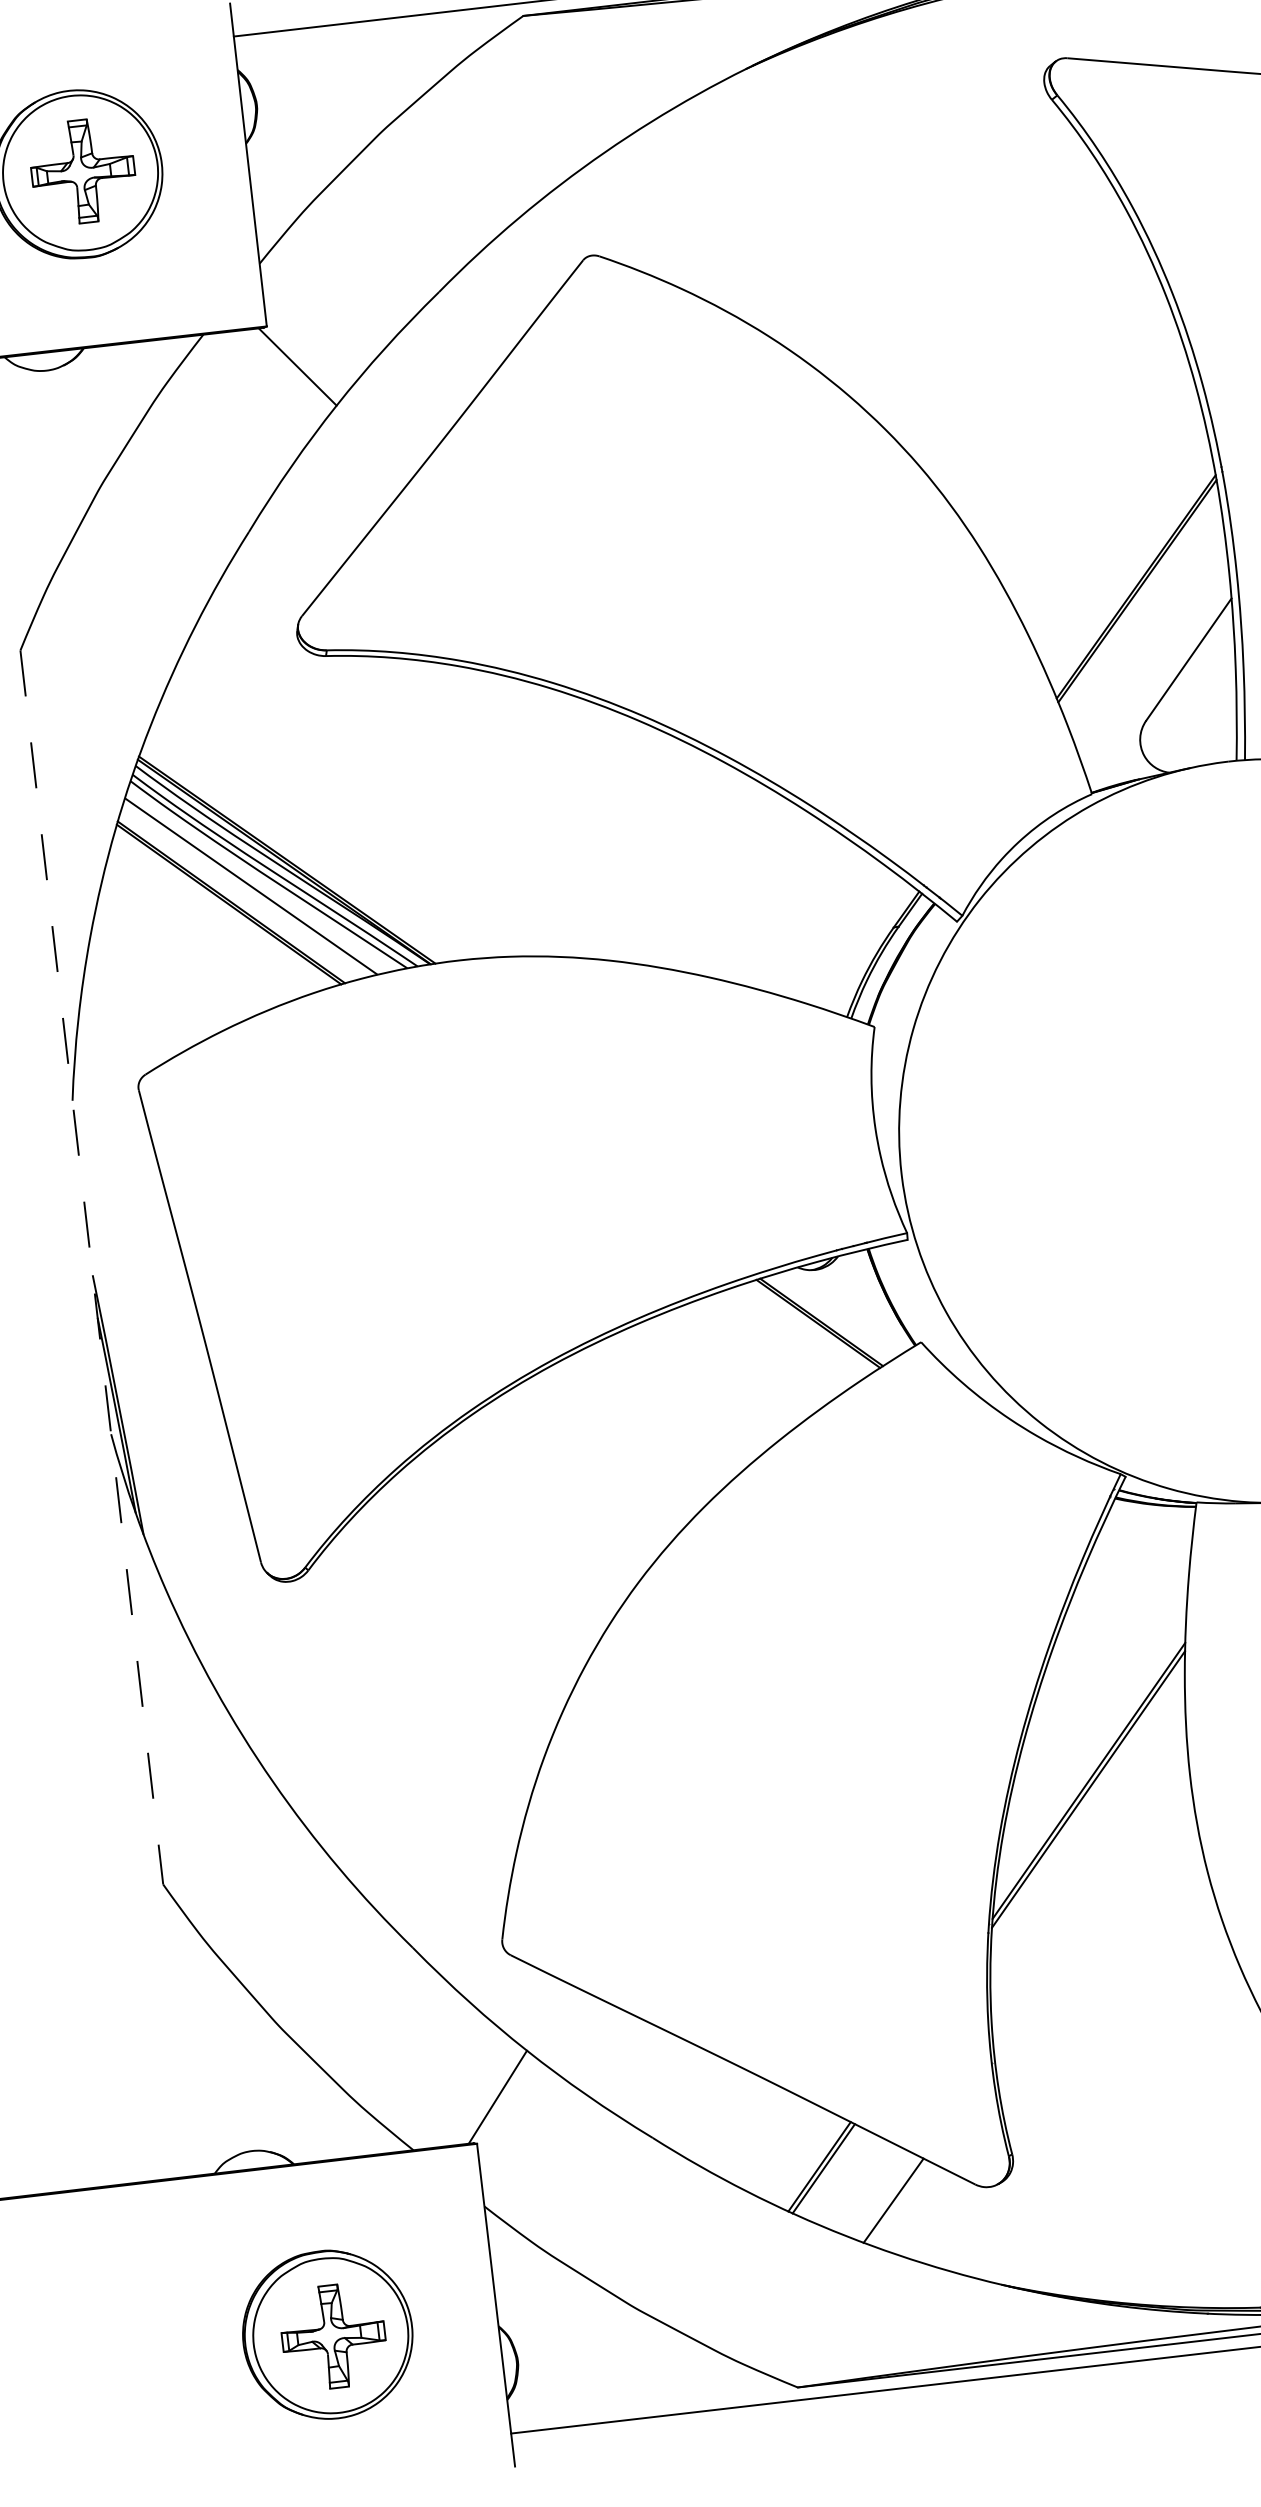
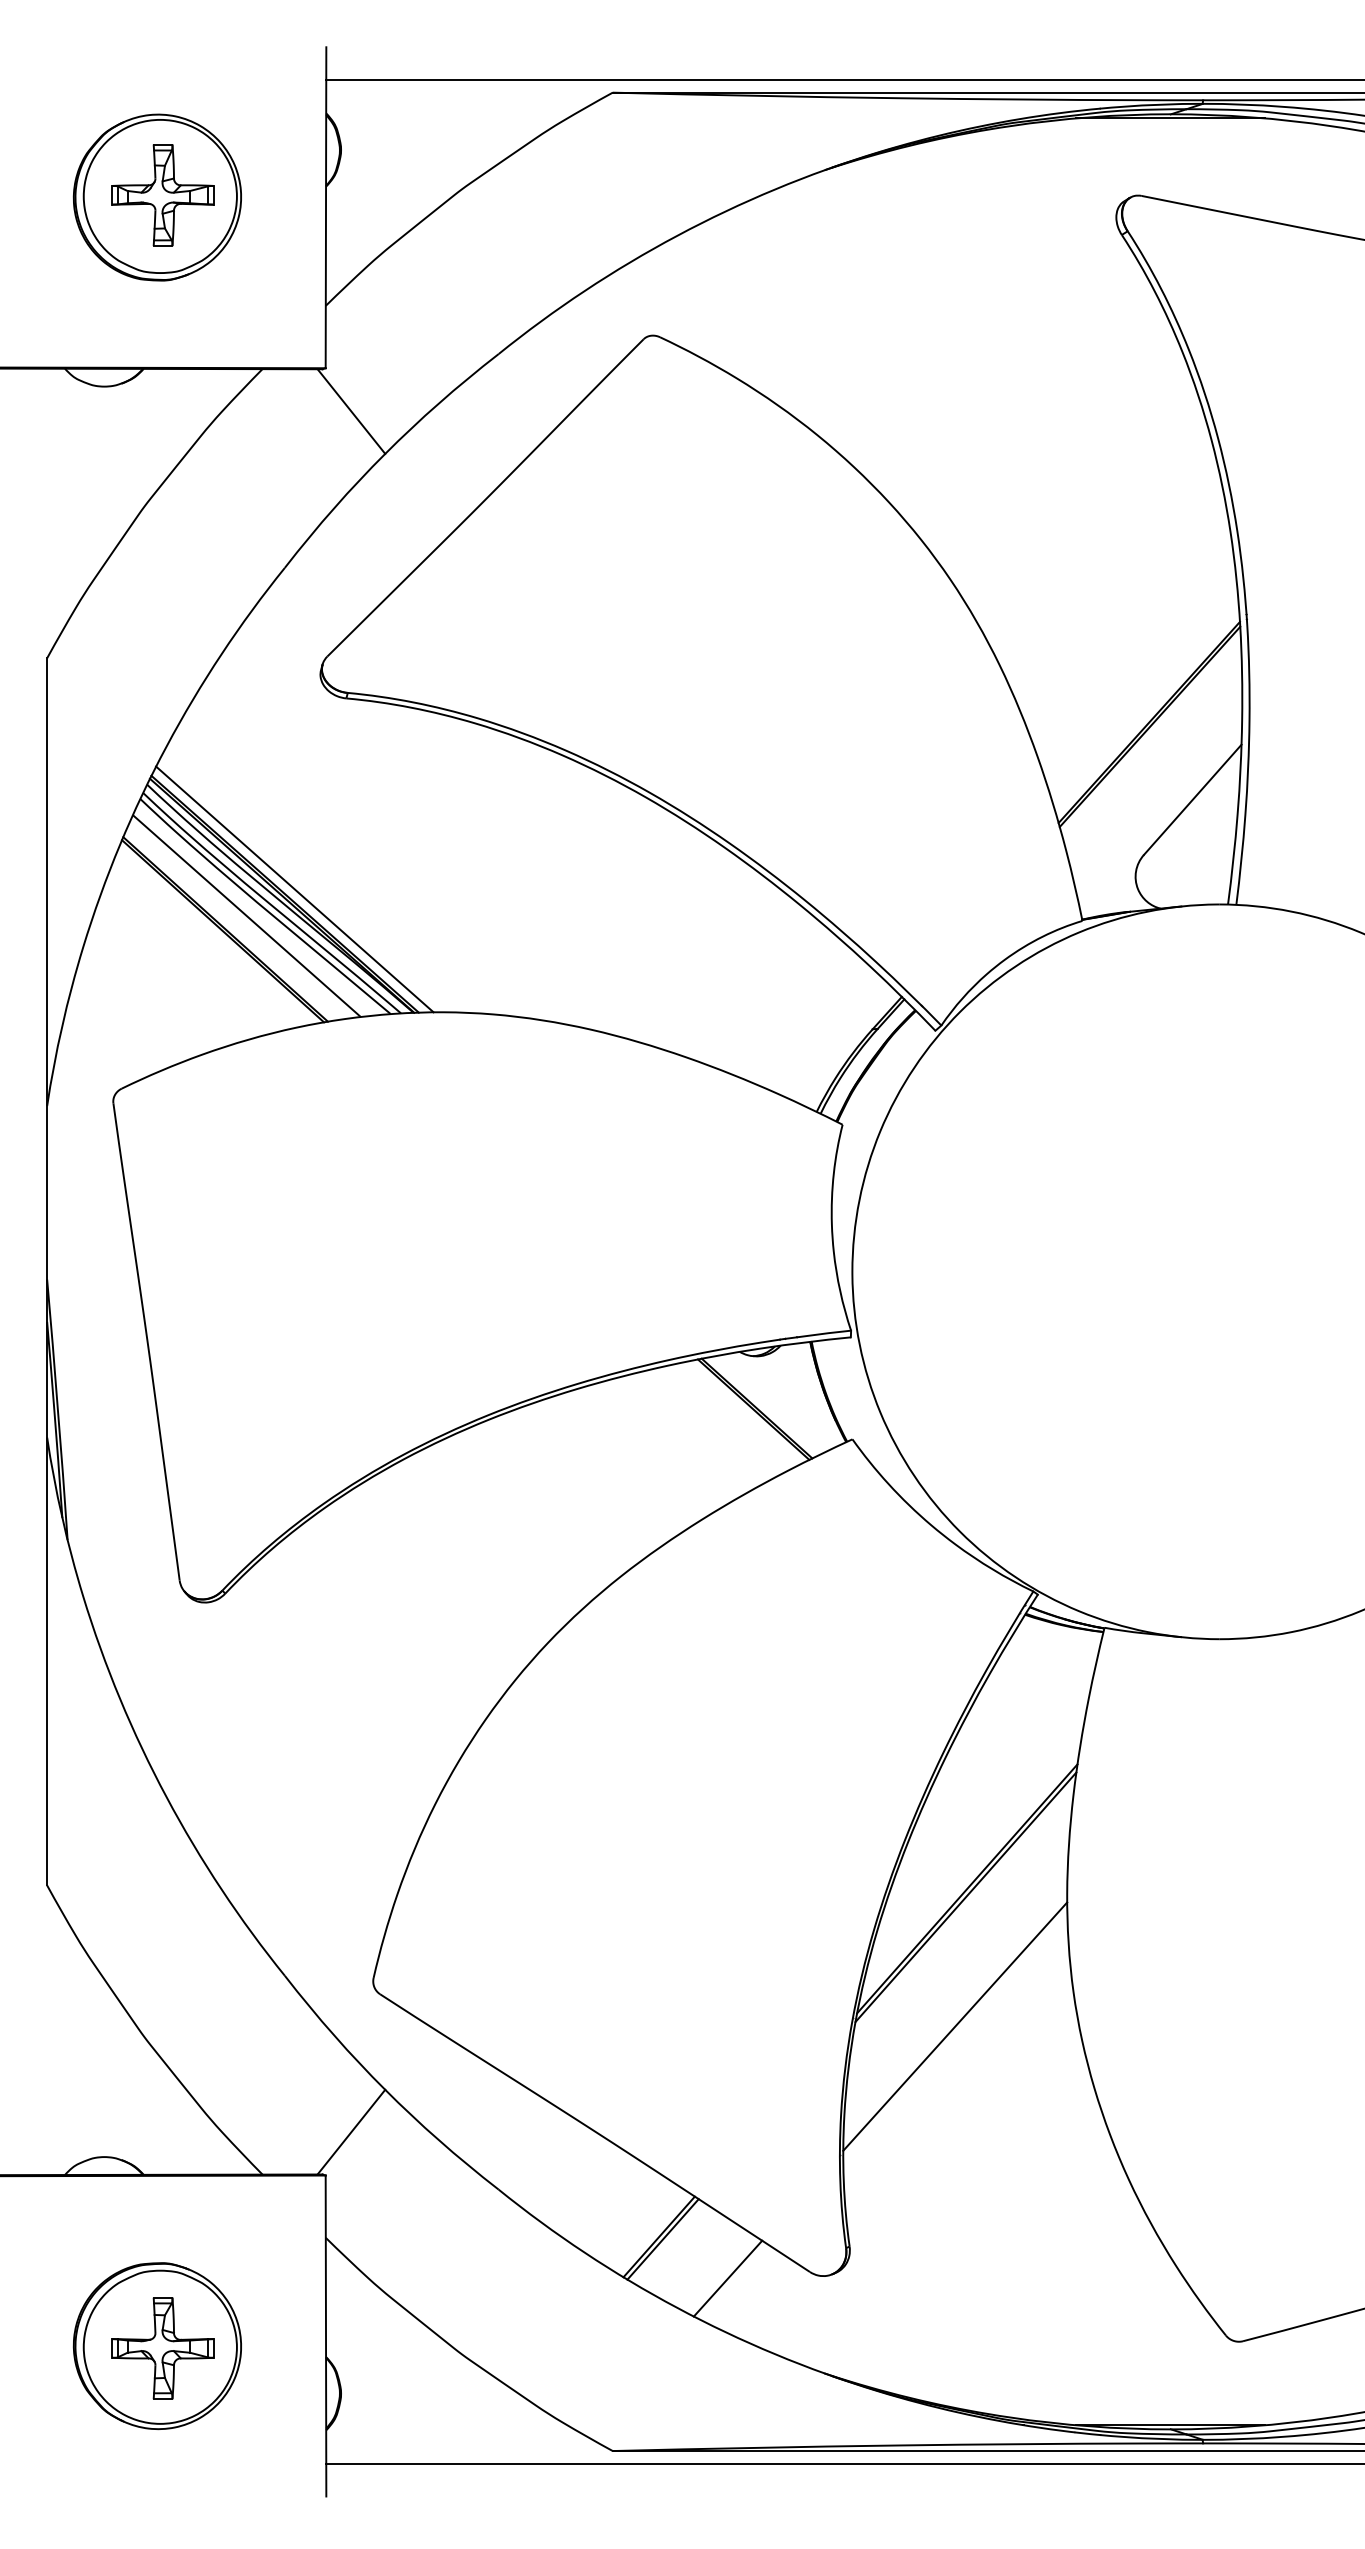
line: (296, 854) -> (294, 889), added
line: (92, 1267) -> (47, 1271), dashed -> solid
line: (1093, 1920) -> (955, 2026), added

